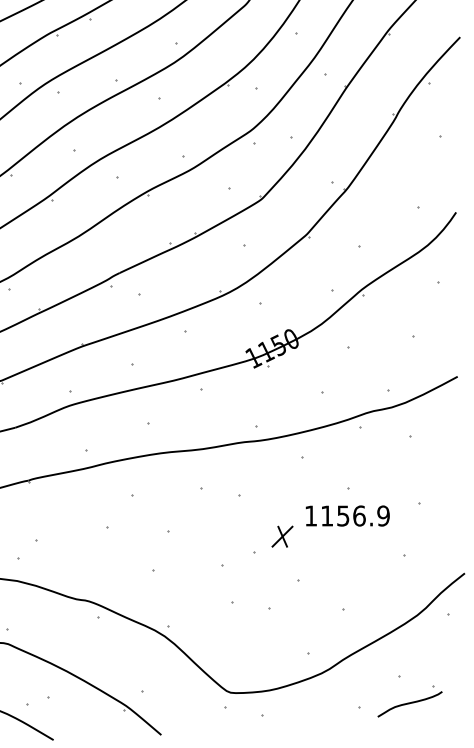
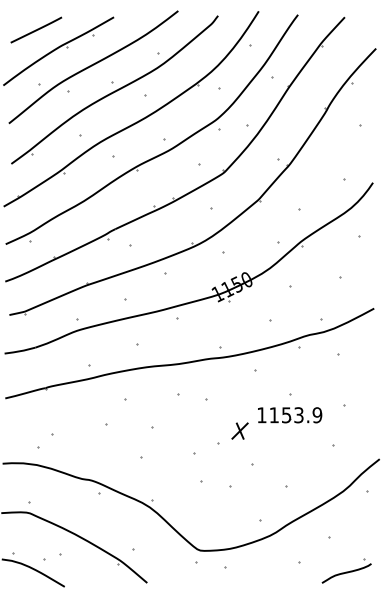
text: (358, 516) -> (298, 415), 1156.9 -> 1153.9
part: (409, 700) -> (346, 570), moved

